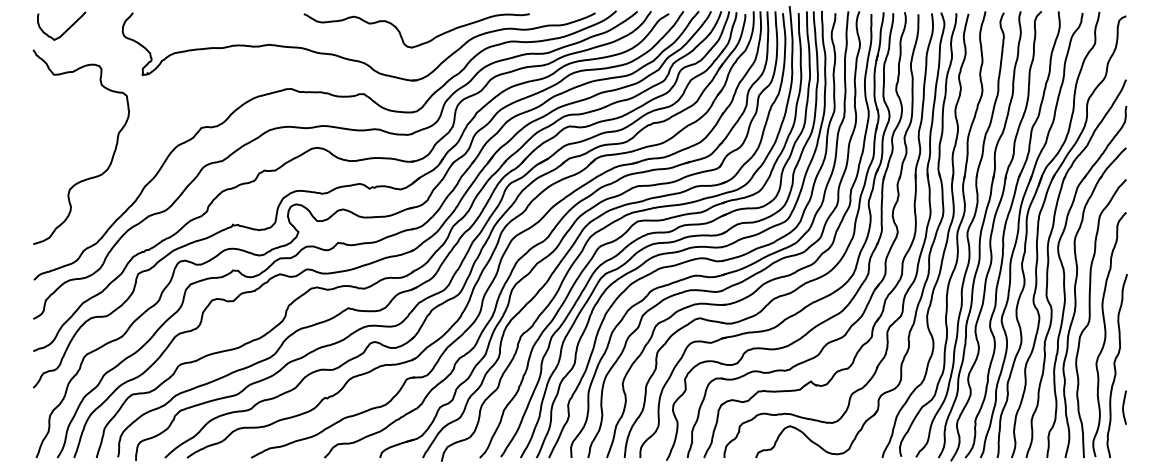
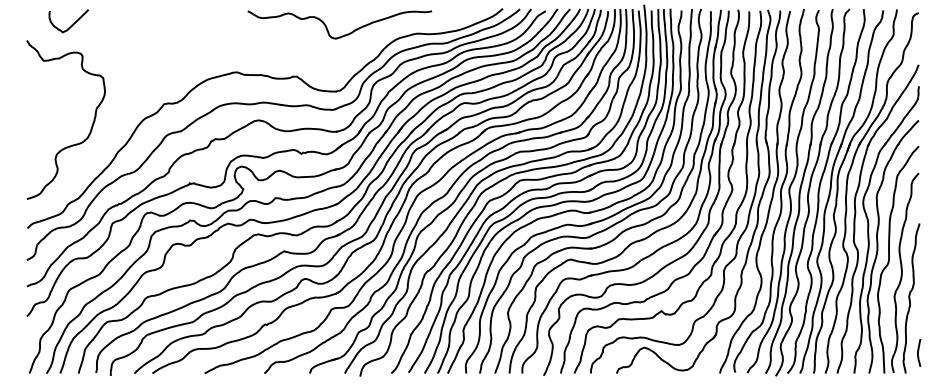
curve: (66, 29) -> (72, 23), moved
part: (355, 59) -> (289, 48), removed
curve: (1124, 406) -> (919, 351), moved

